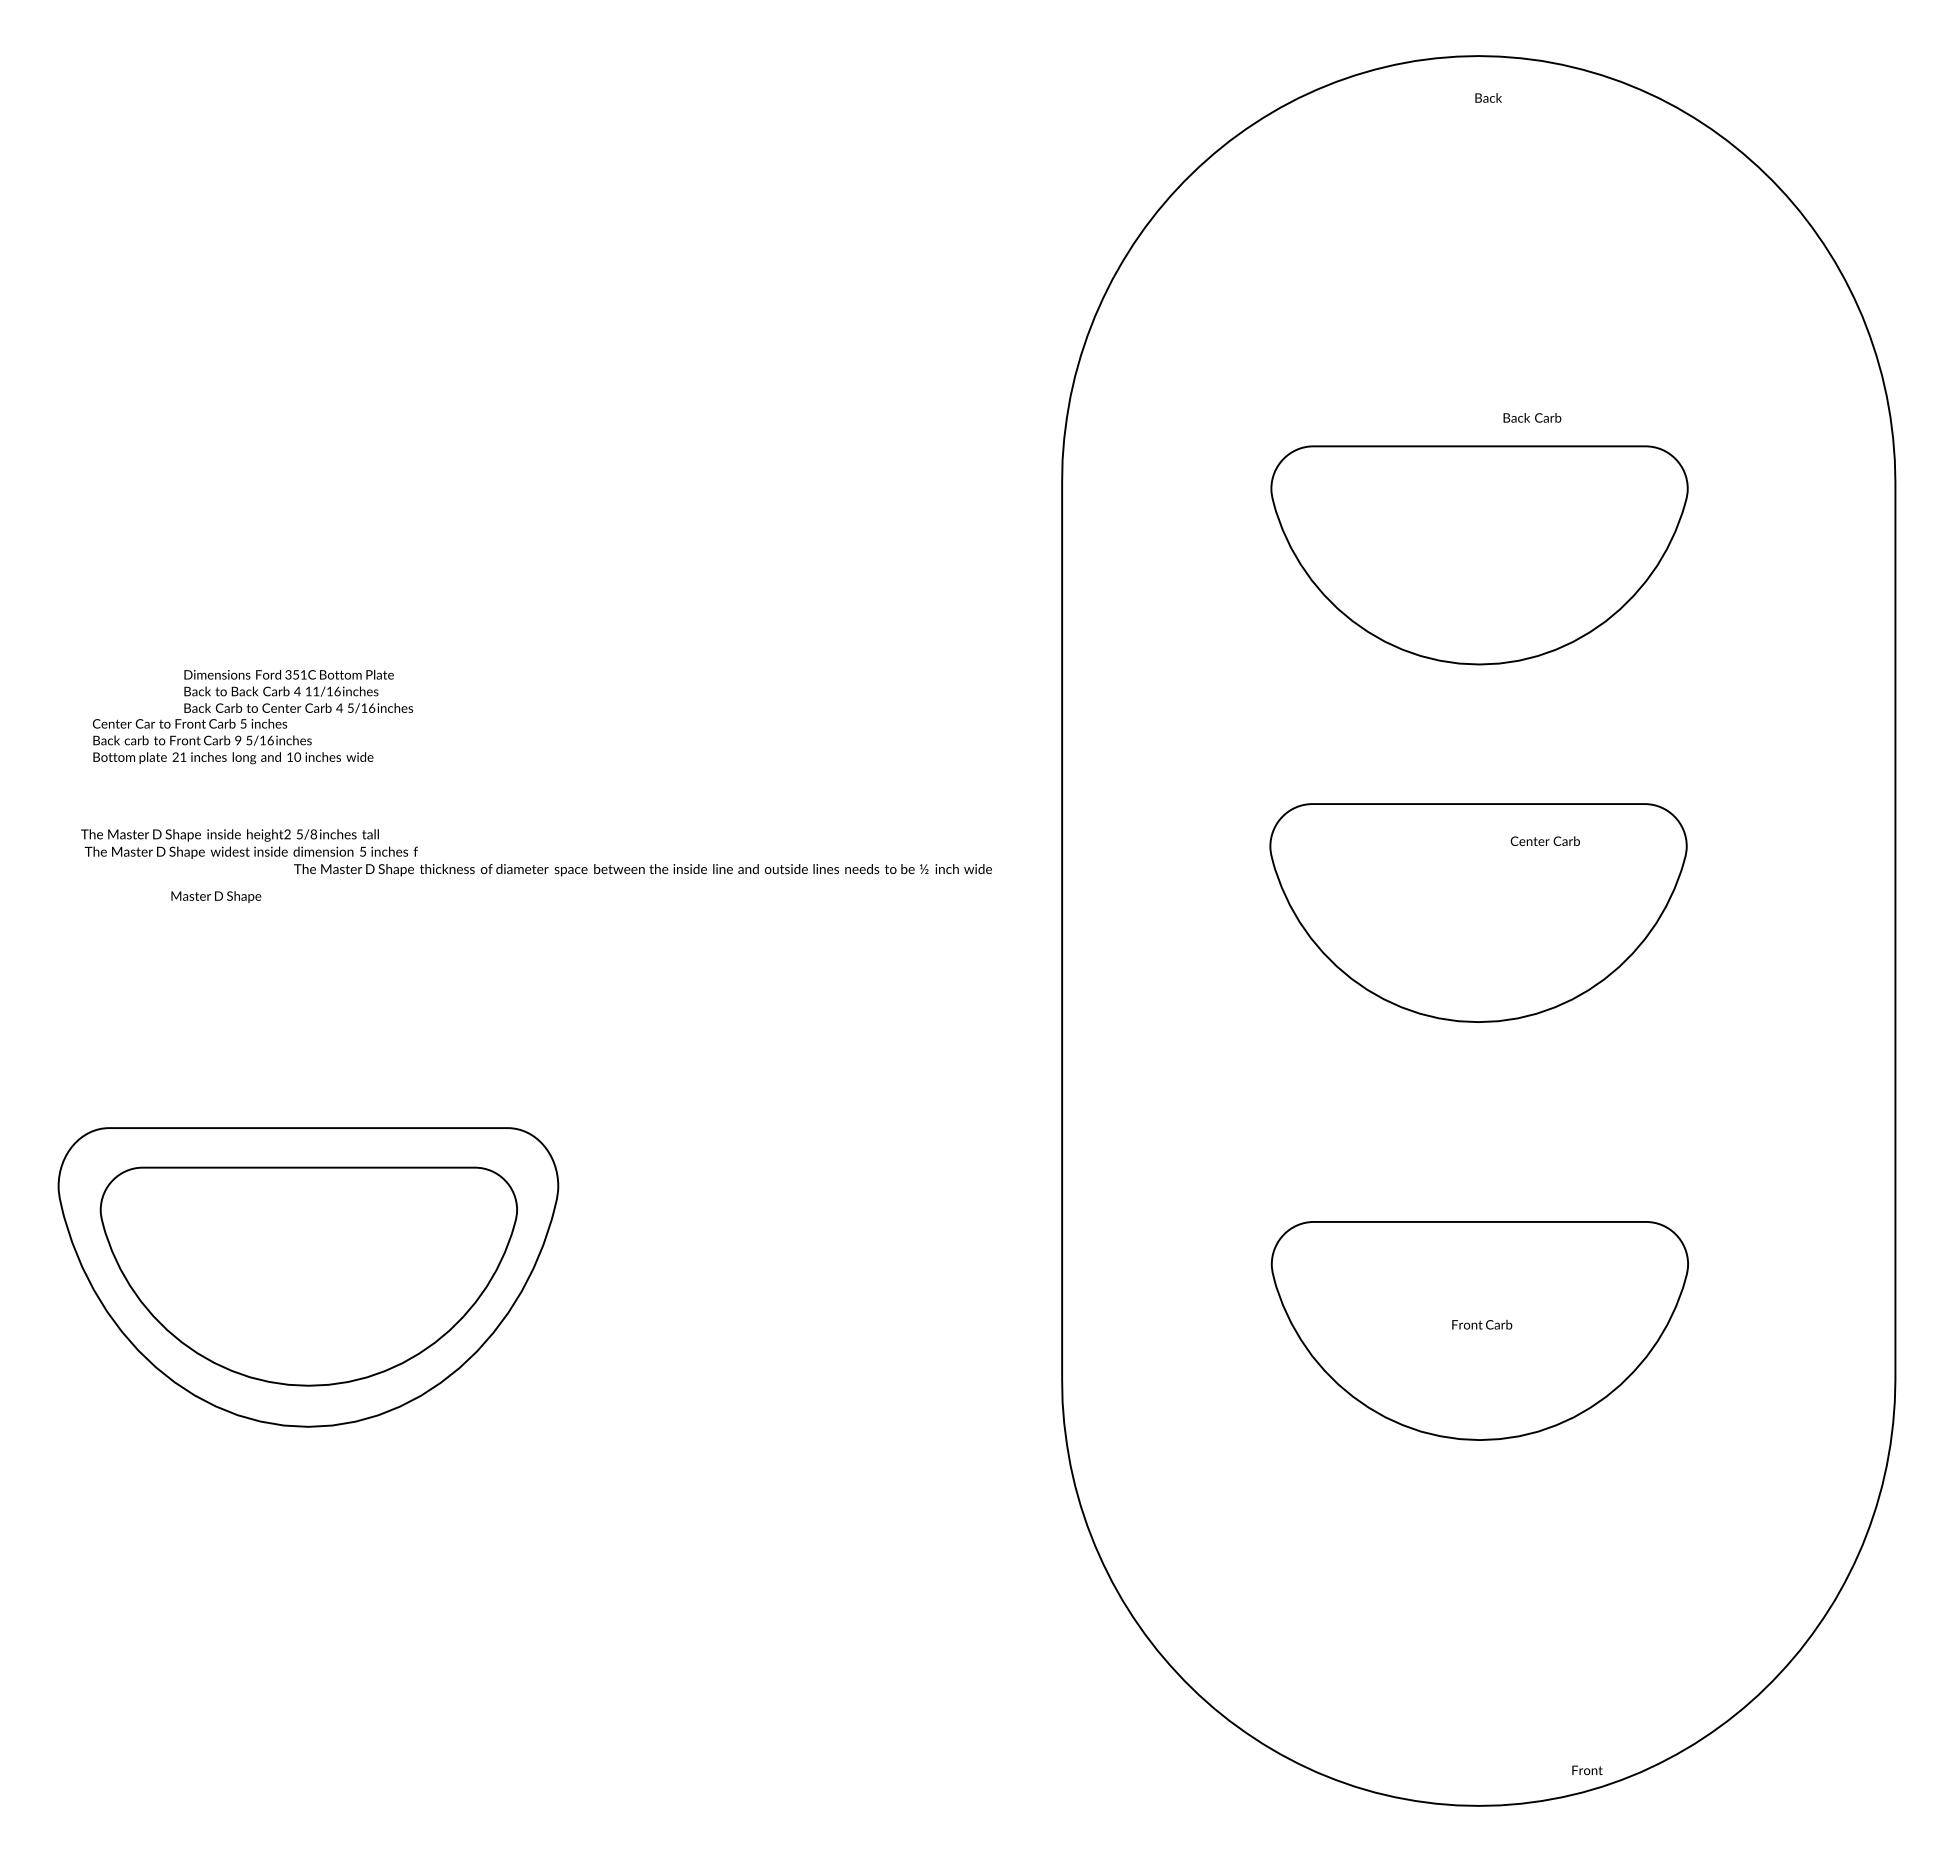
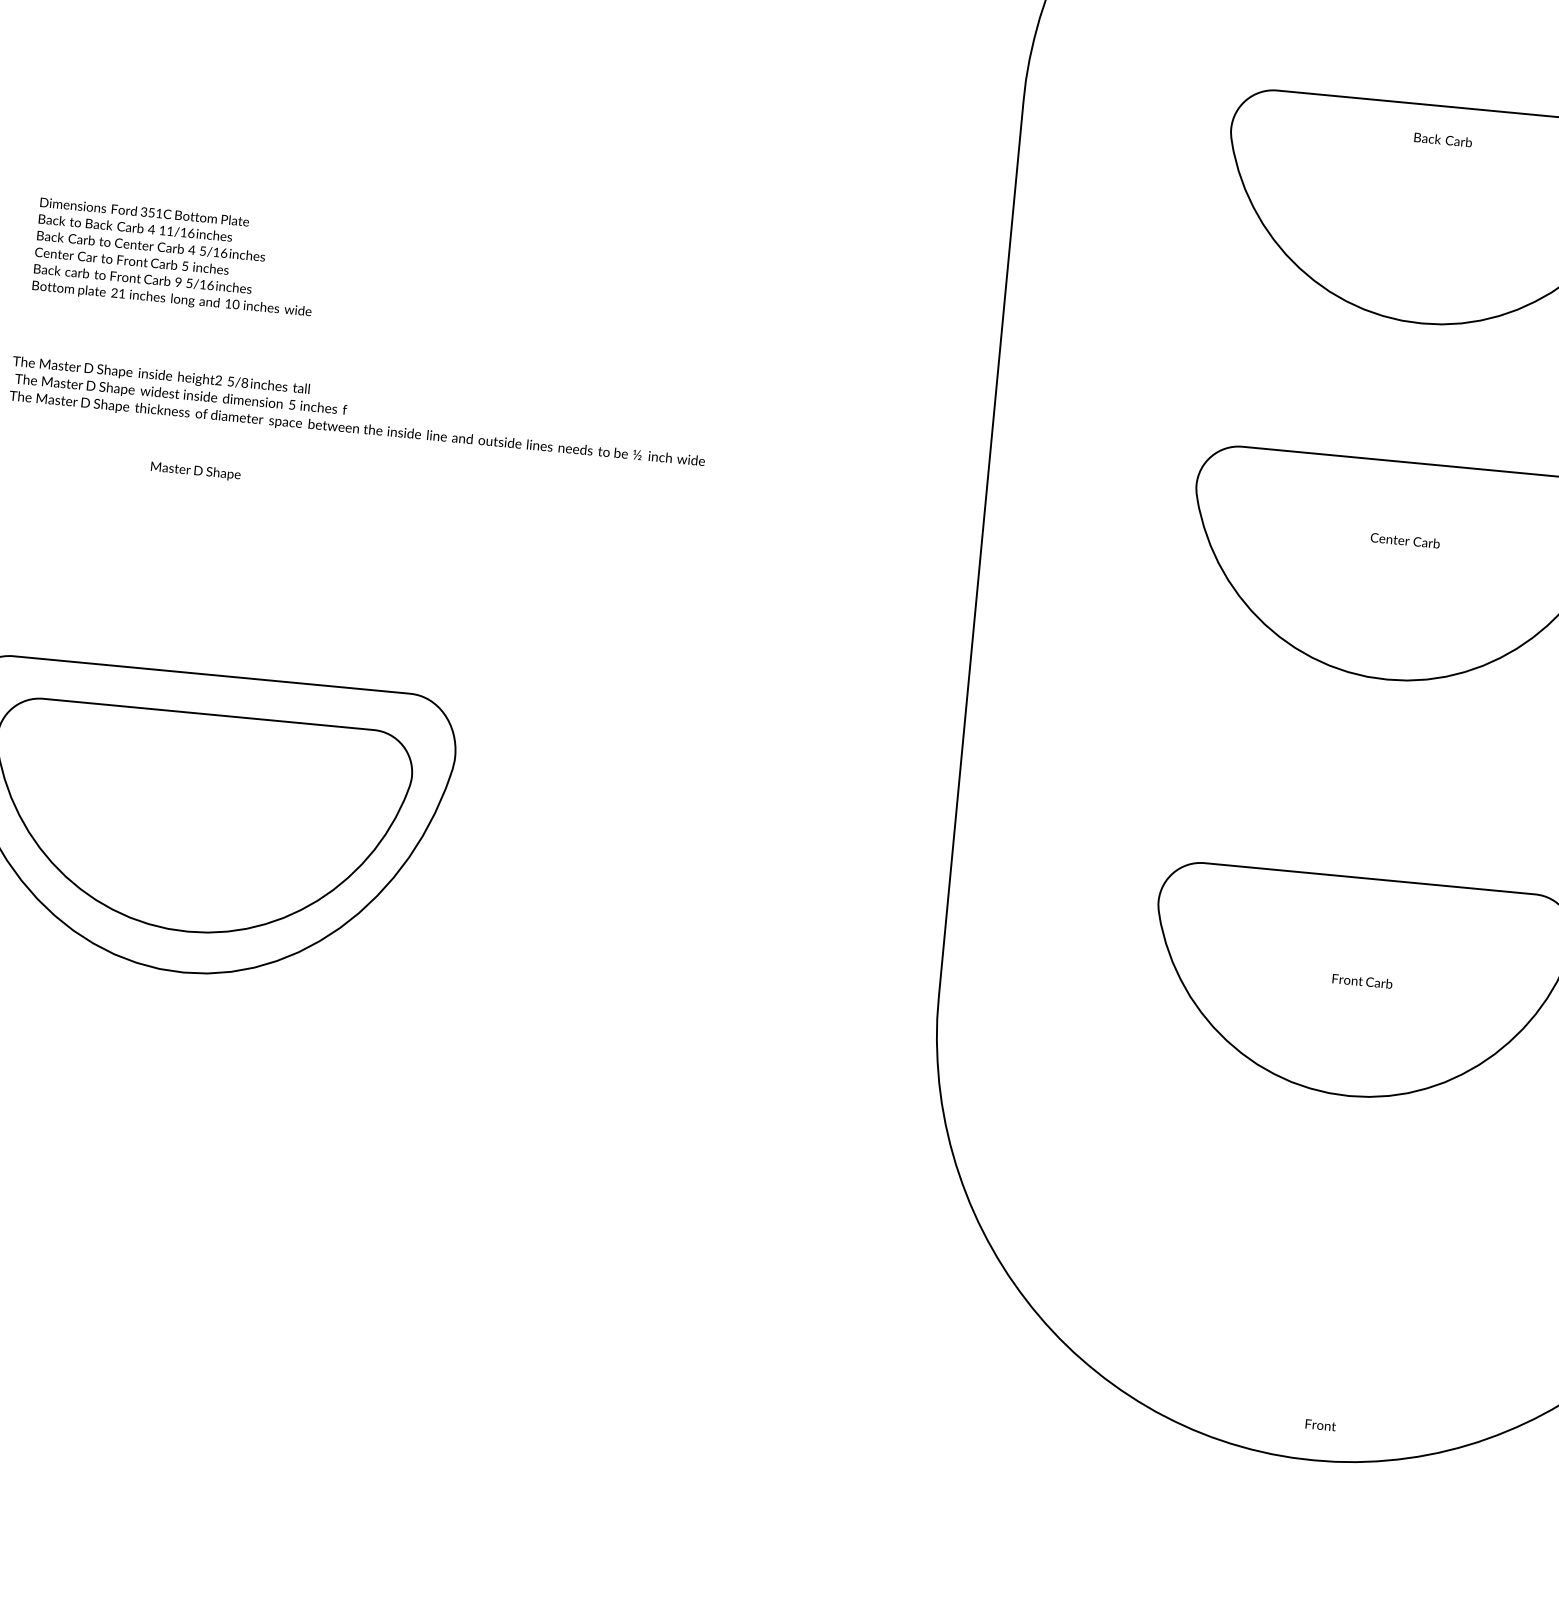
text: (1532, 417) -> (1443, 139), moved
text: (298, 691) -> (152, 229), moved
text: (1544, 840) -> (1404, 539), moved
text: (642, 870) -> (356, 429), moved
text: (216, 896) -> (196, 470), moved
text: (1587, 1770) -> (1320, 1425), moved

